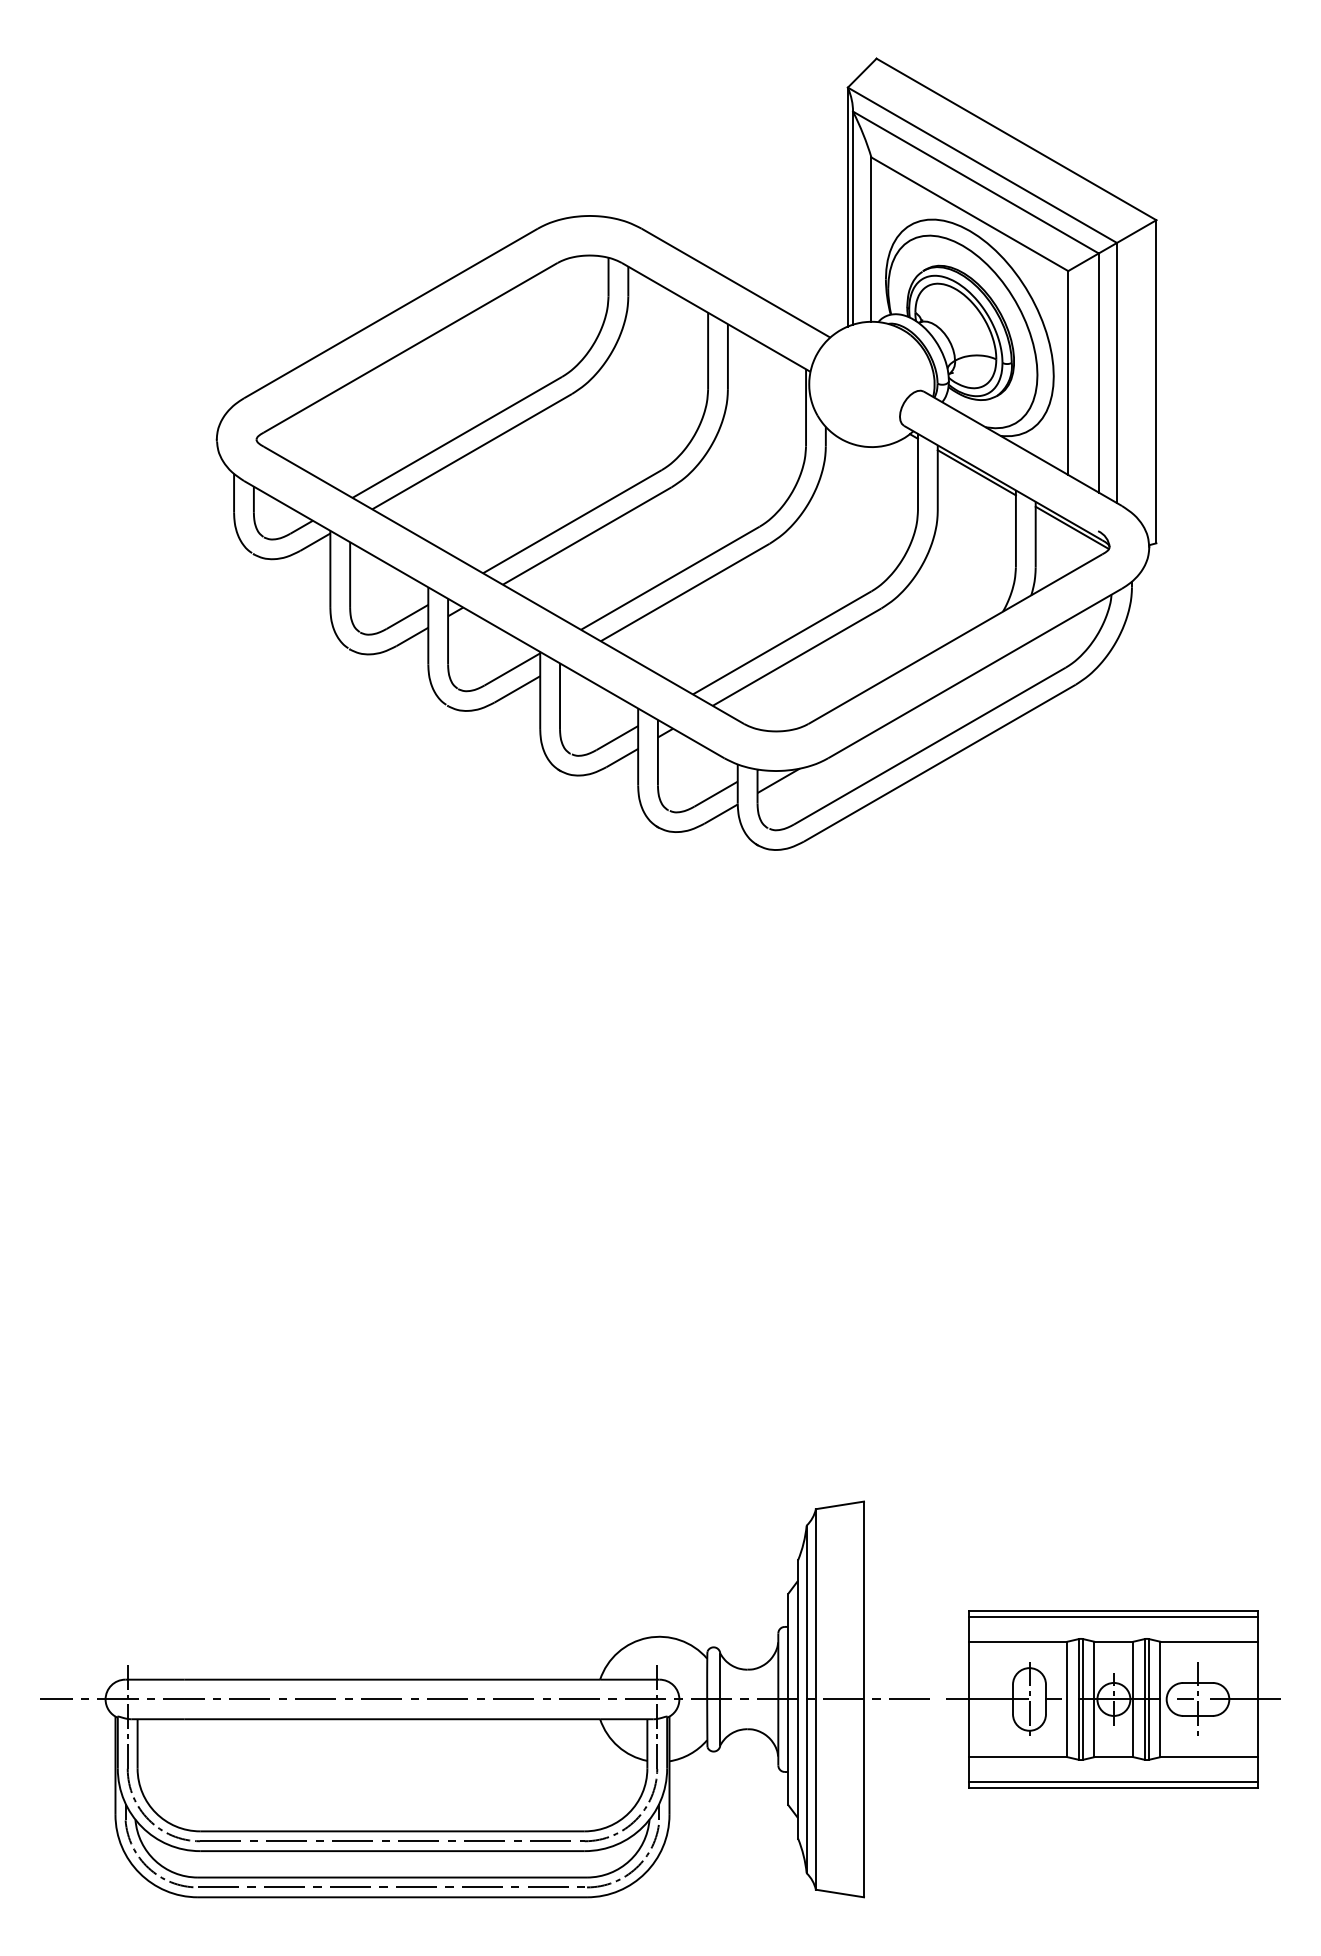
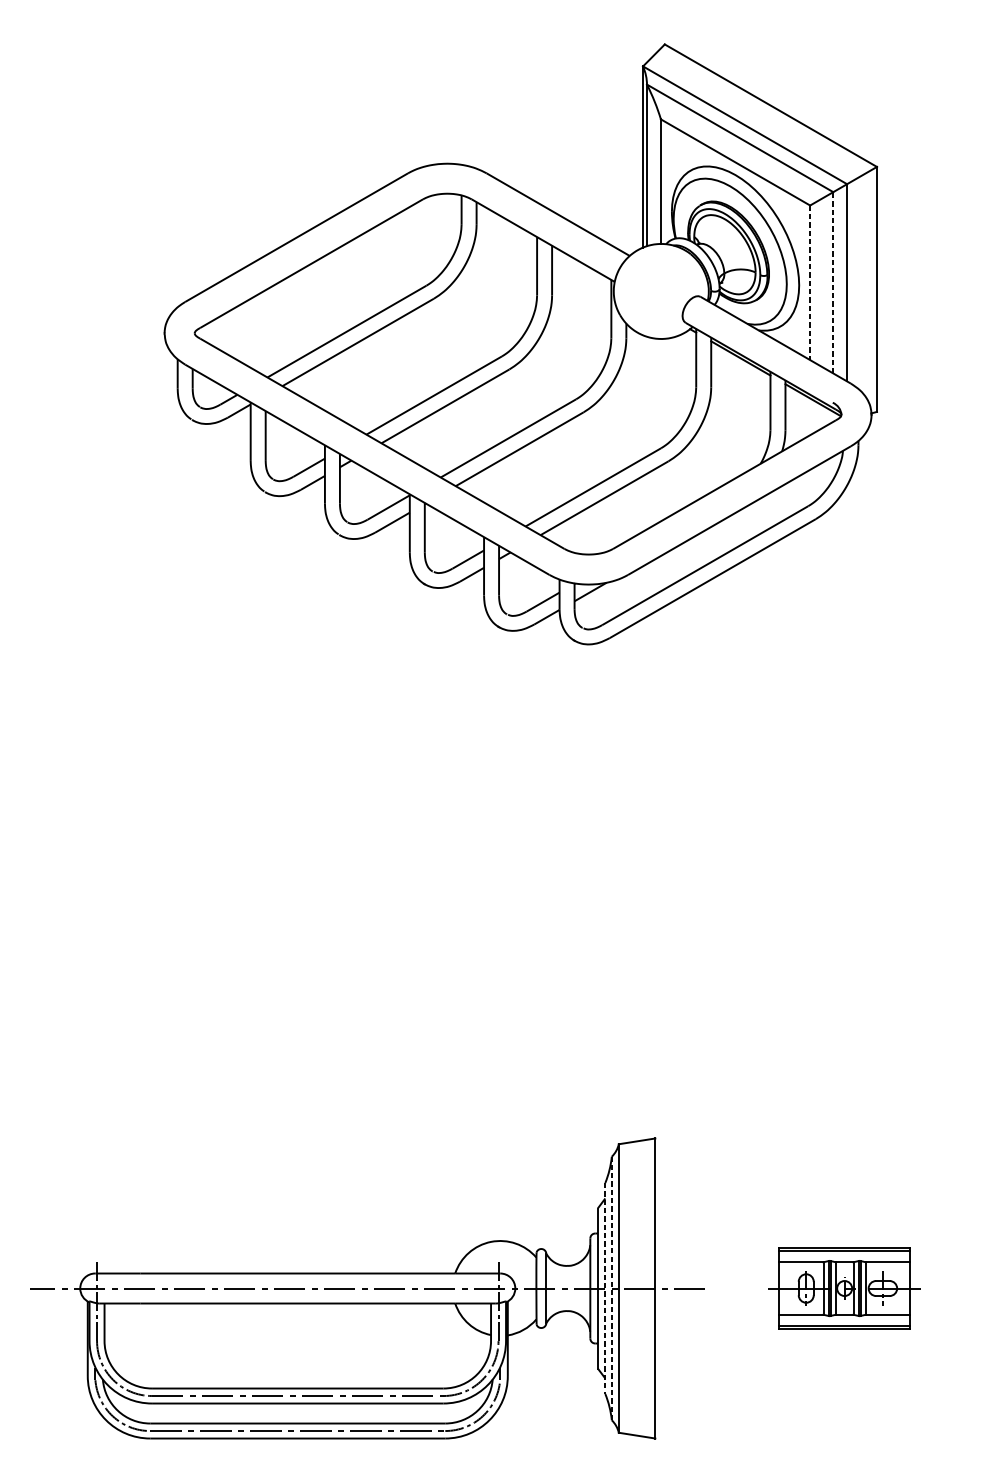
line: (1068, 373) -> (810, 283), solid -> dashed
line: (1098, 373) -> (833, 283), solid -> dashed
line: (798, 1699) -> (605, 1288), solid -> dashed
line: (806, 1699) -> (611, 1288), solid -> dashed
part: (1113, 1699) -> (844, 1288), size x0.6

